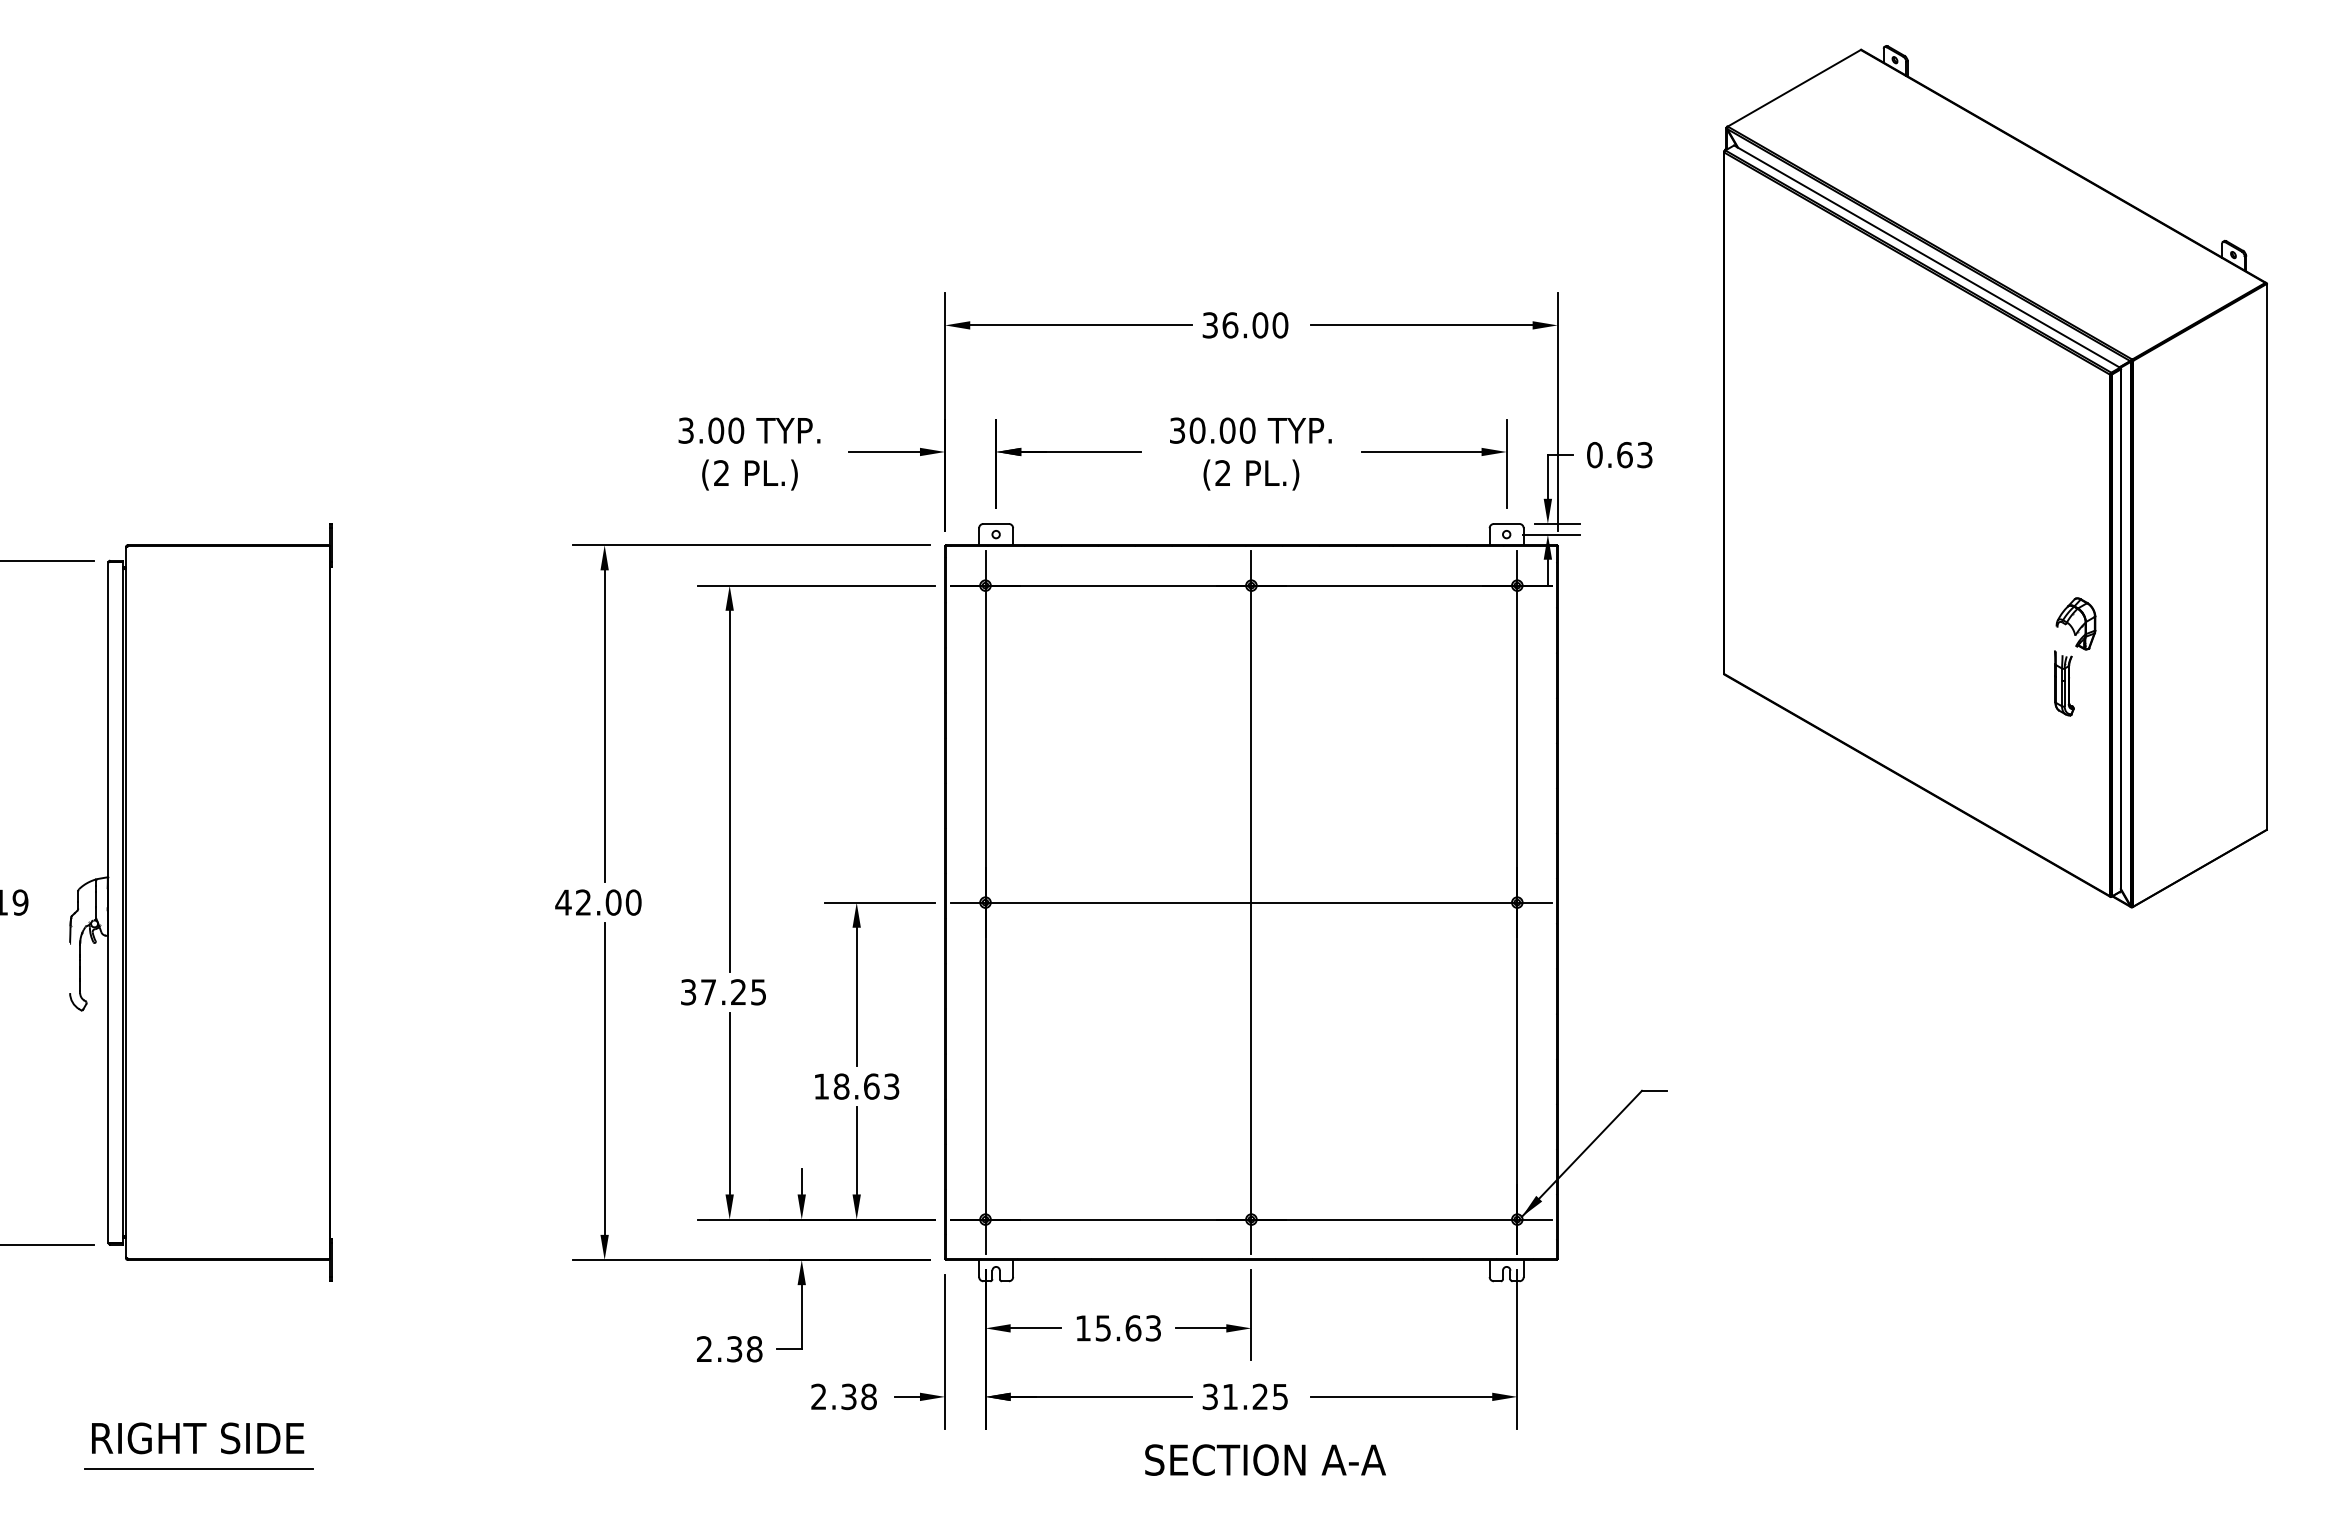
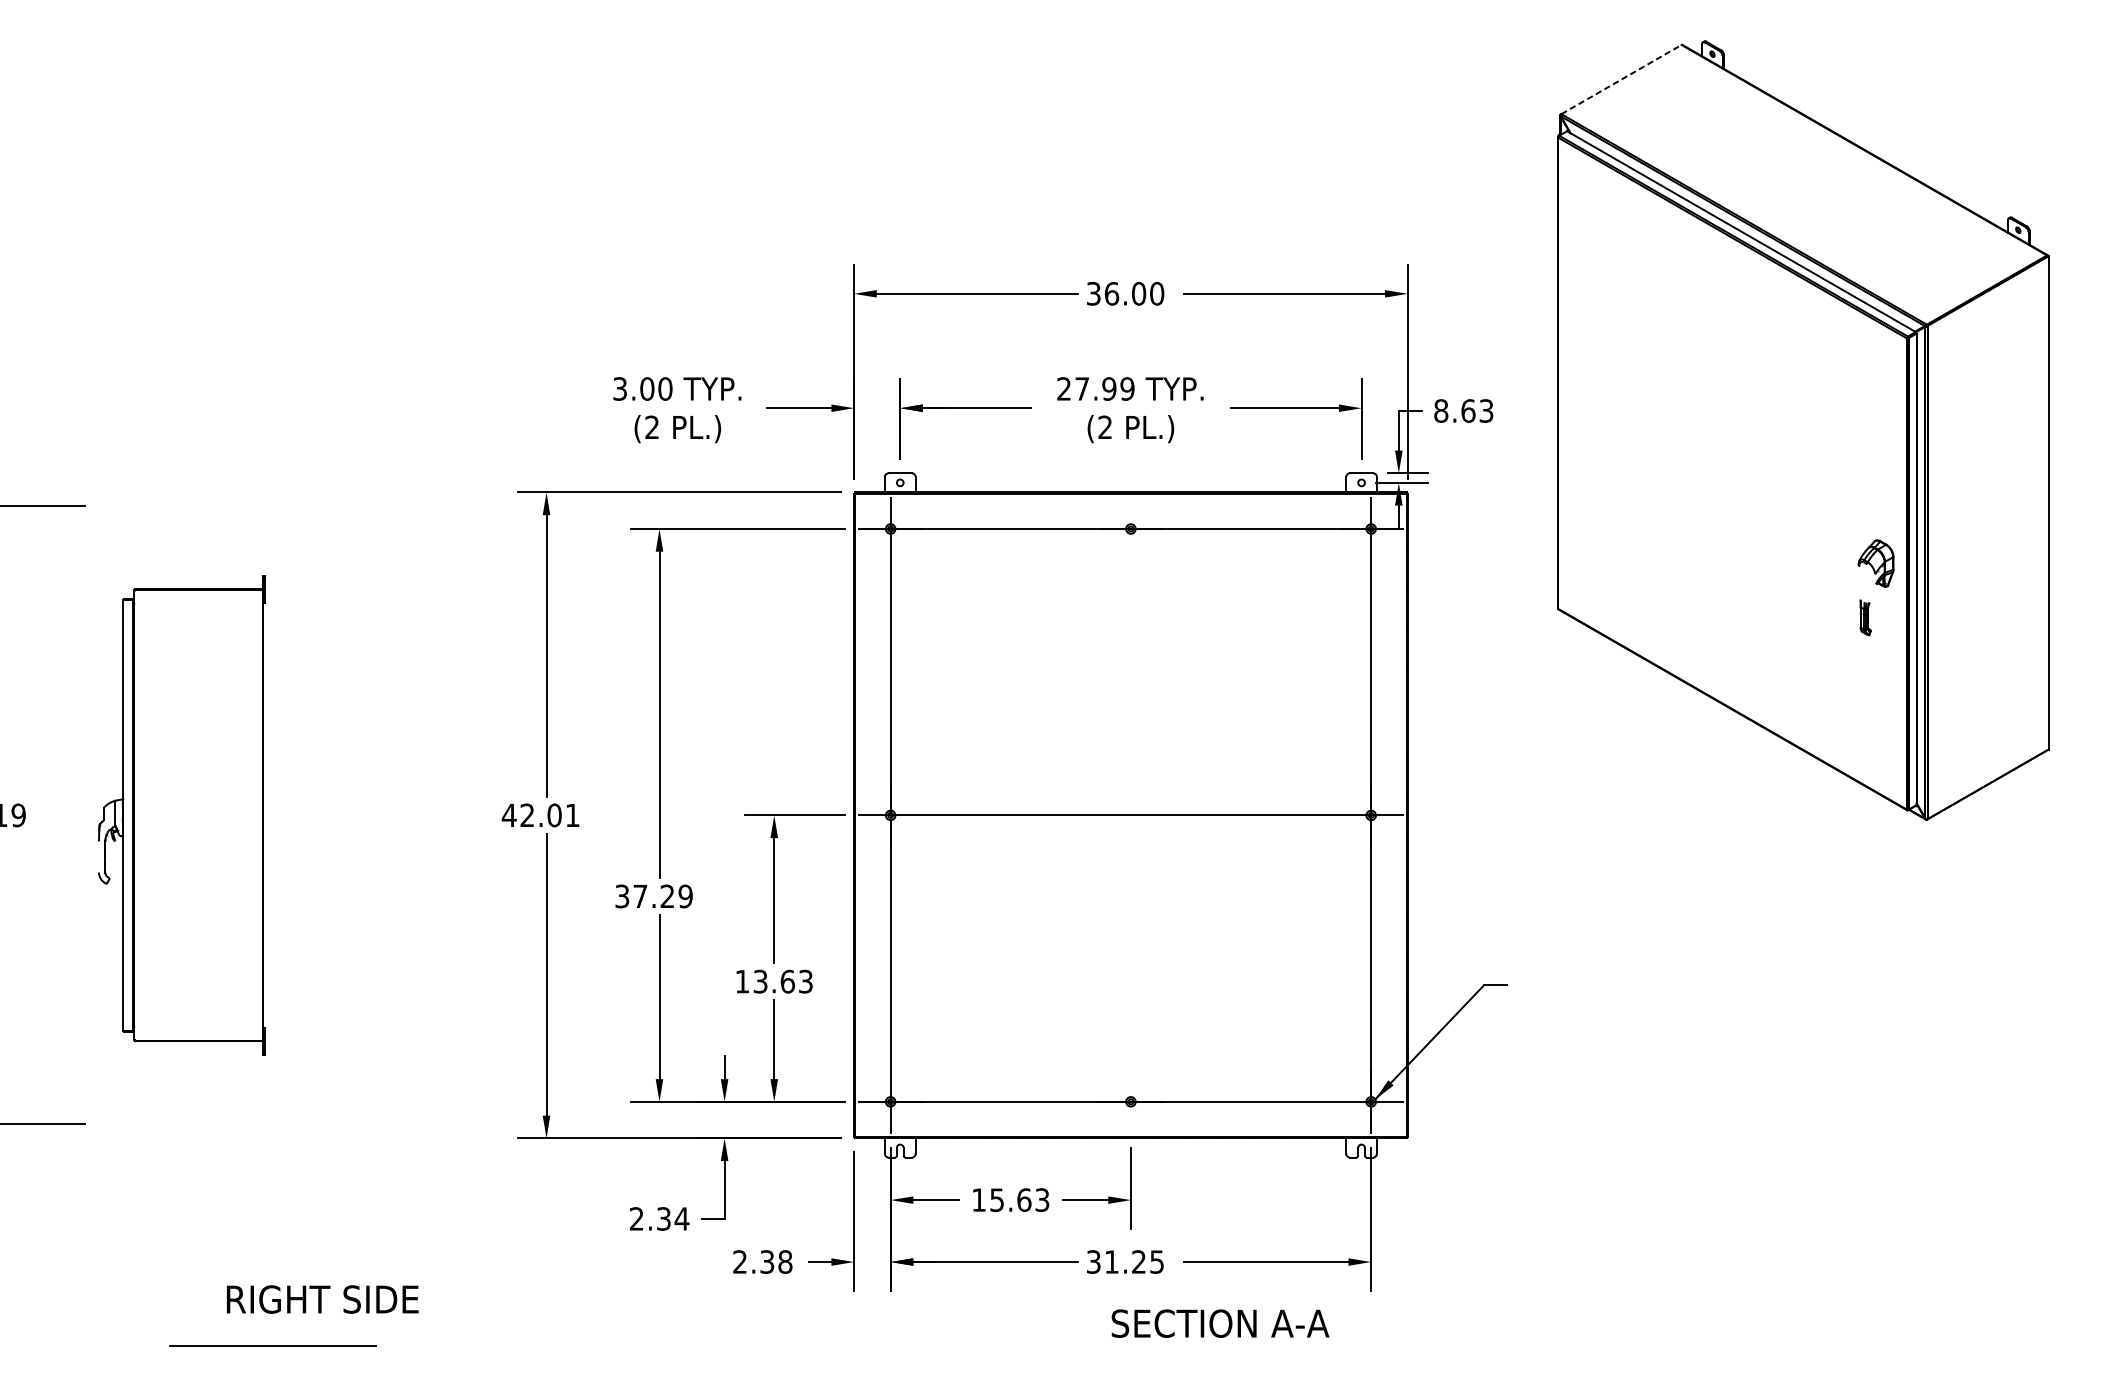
line: (1794, 88) -> (1621, 79), solid -> dashed
text: (1212, 430) -> (1095, 388), 30.00 -> 27.99
text: (1594, 454) -> (1440, 410), 0.63 -> 8.63
part: (2064, 683) -> (1865, 617), size x0.6
part: (200, 902) -> (181, 815), size x0.7
text: (633, 902) -> (572, 815), 42.00 -> 42.01
line: (1251, 902) -> (1130, 815), removed
text: (758, 992) -> (685, 896), 37.25 -> 37.29
text: (841, 1086) -> (760, 981), 18.63 -> 13.63
text: (754, 1349) -> (681, 1219), 2.38 -> 2.34
text: (198, 1438) -> (323, 1299), moved
text: (1265, 1459) -> (1220, 1323), moved
line: (198, 1468) -> (272, 1345), moved

